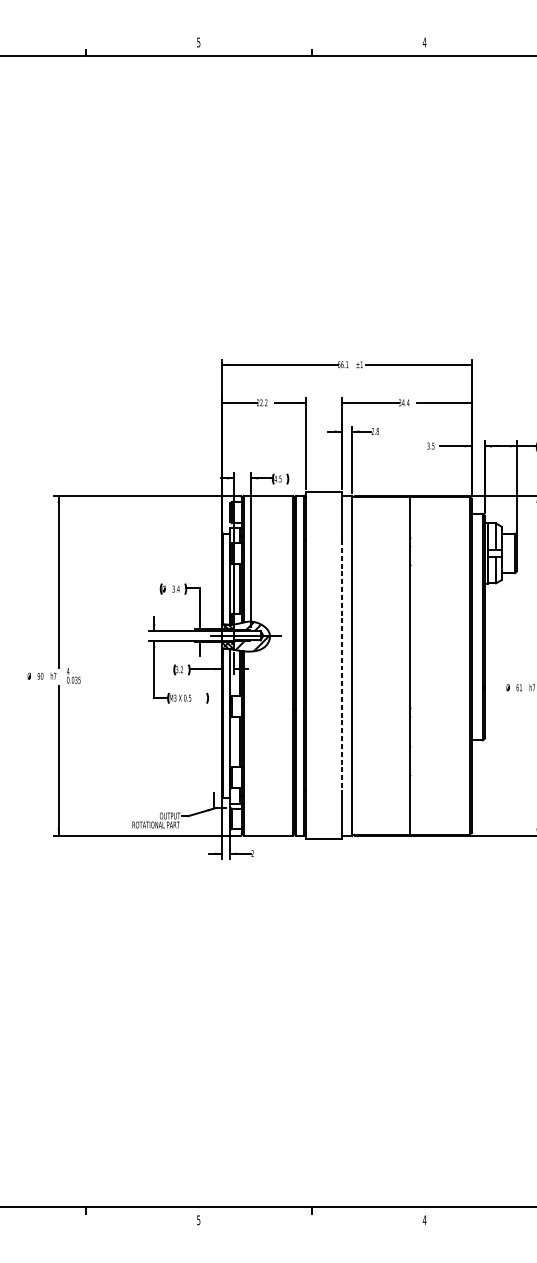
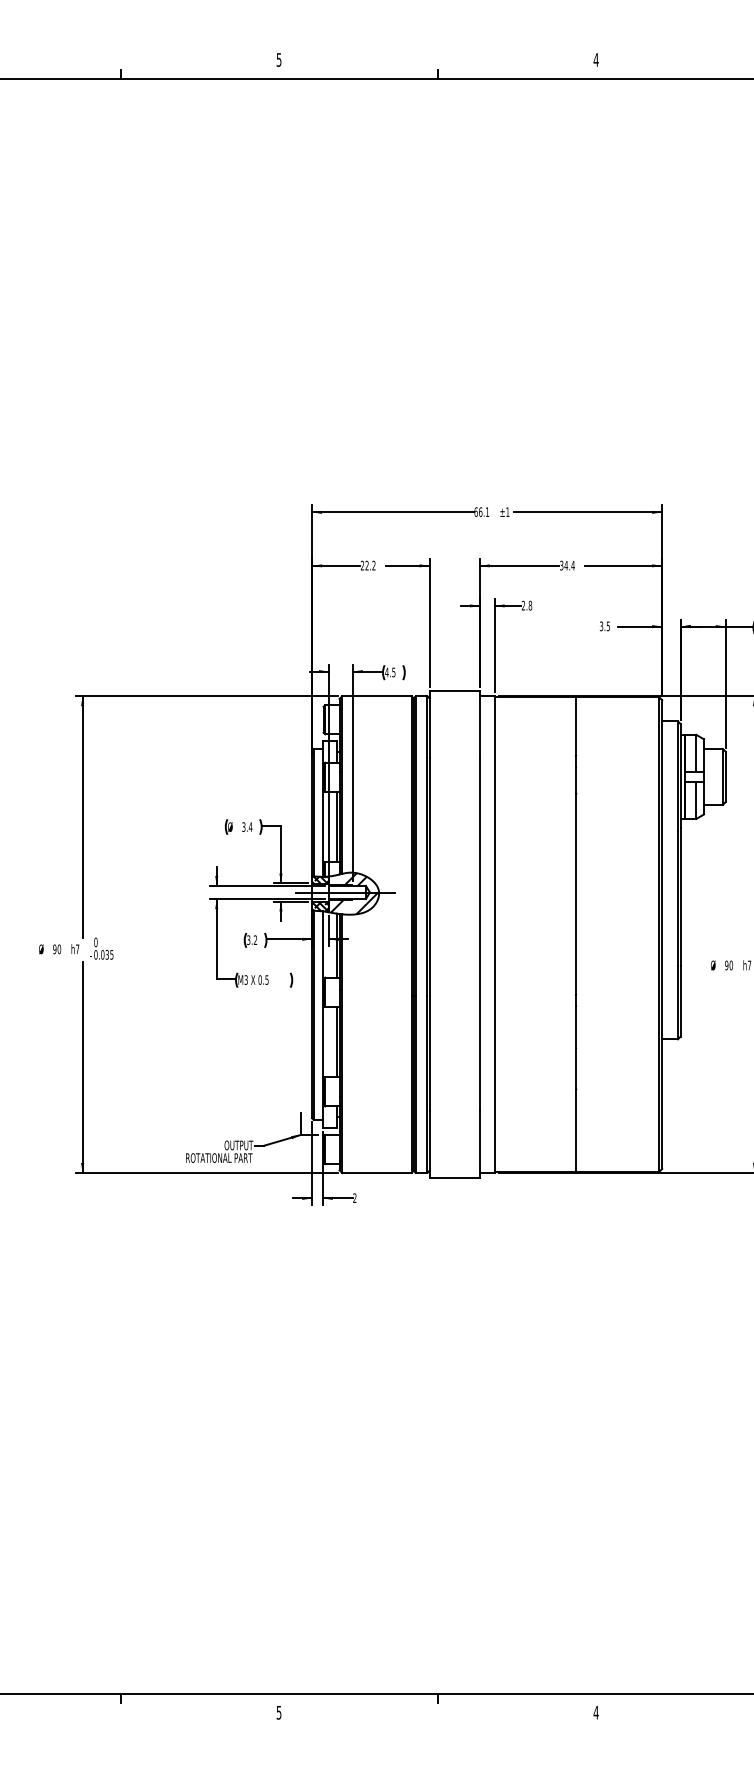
line: (341, 666) -> (479, 935), dashed -> solid
text: (67, 671) -> (95, 942), 4 -> 0
text: (519, 687) -> (729, 965), 61 -> 90

